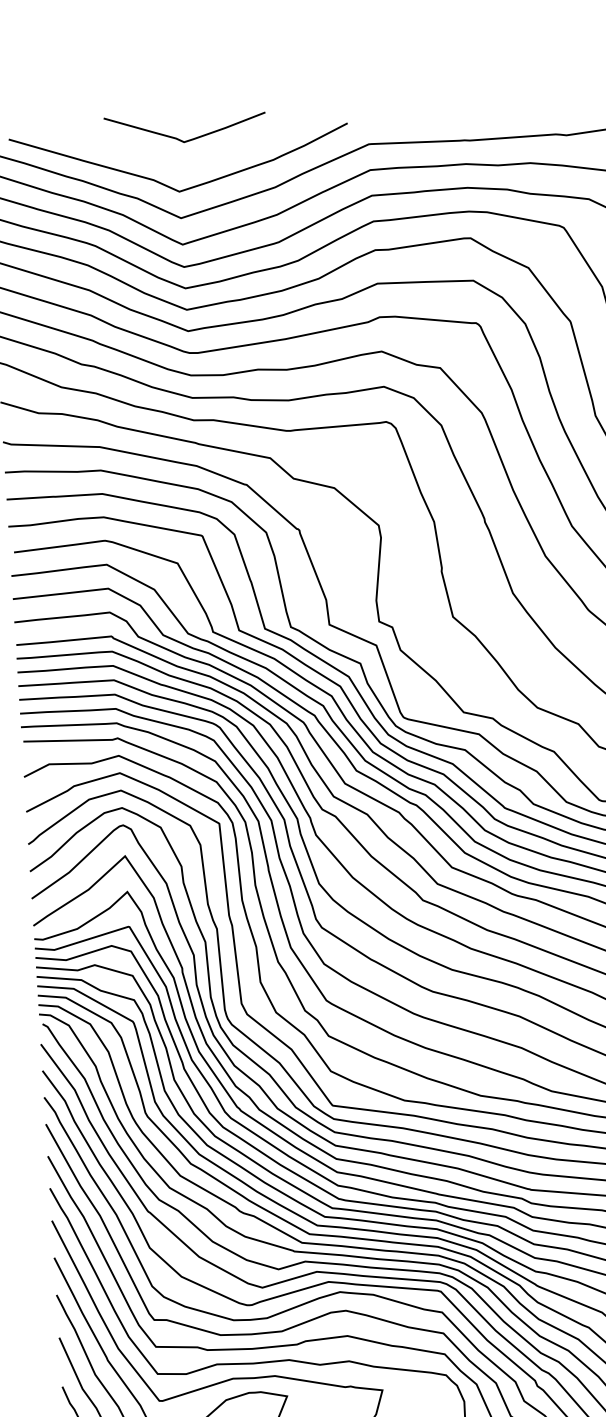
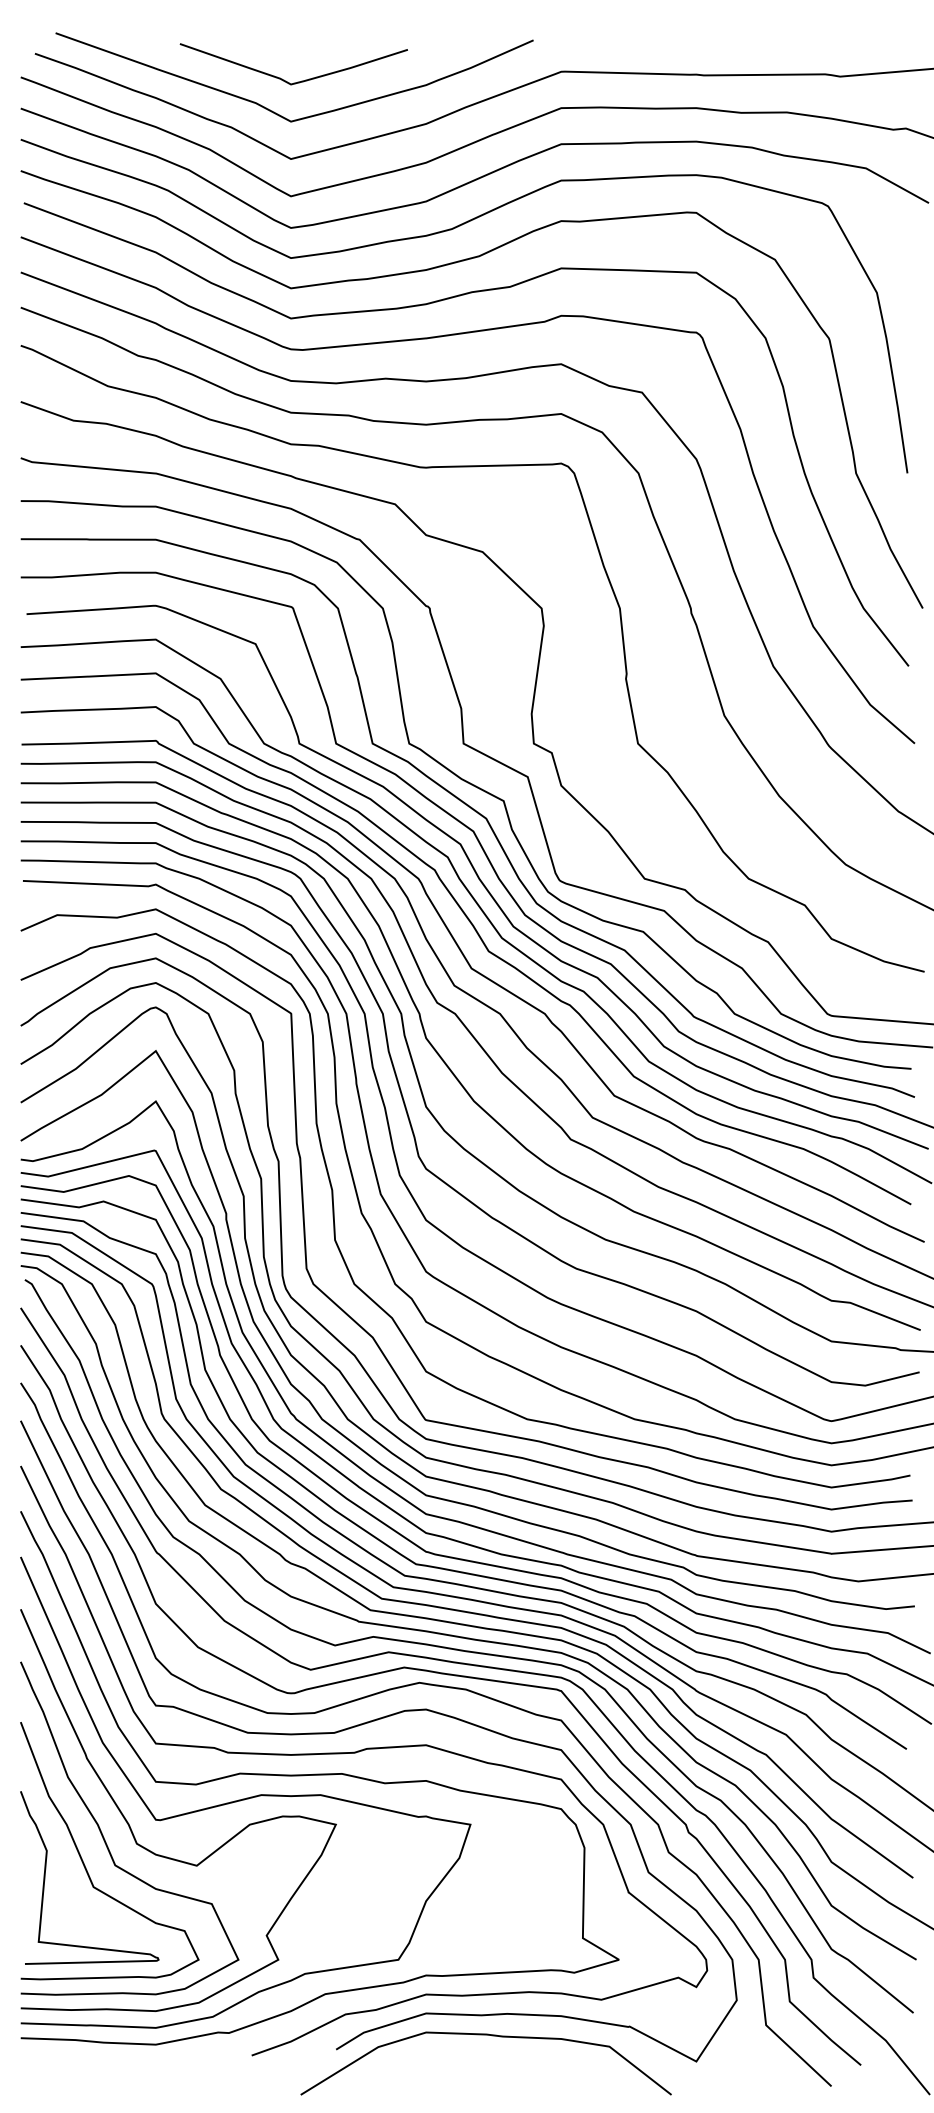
curve: (188, 139) -> (297, 81), moved

